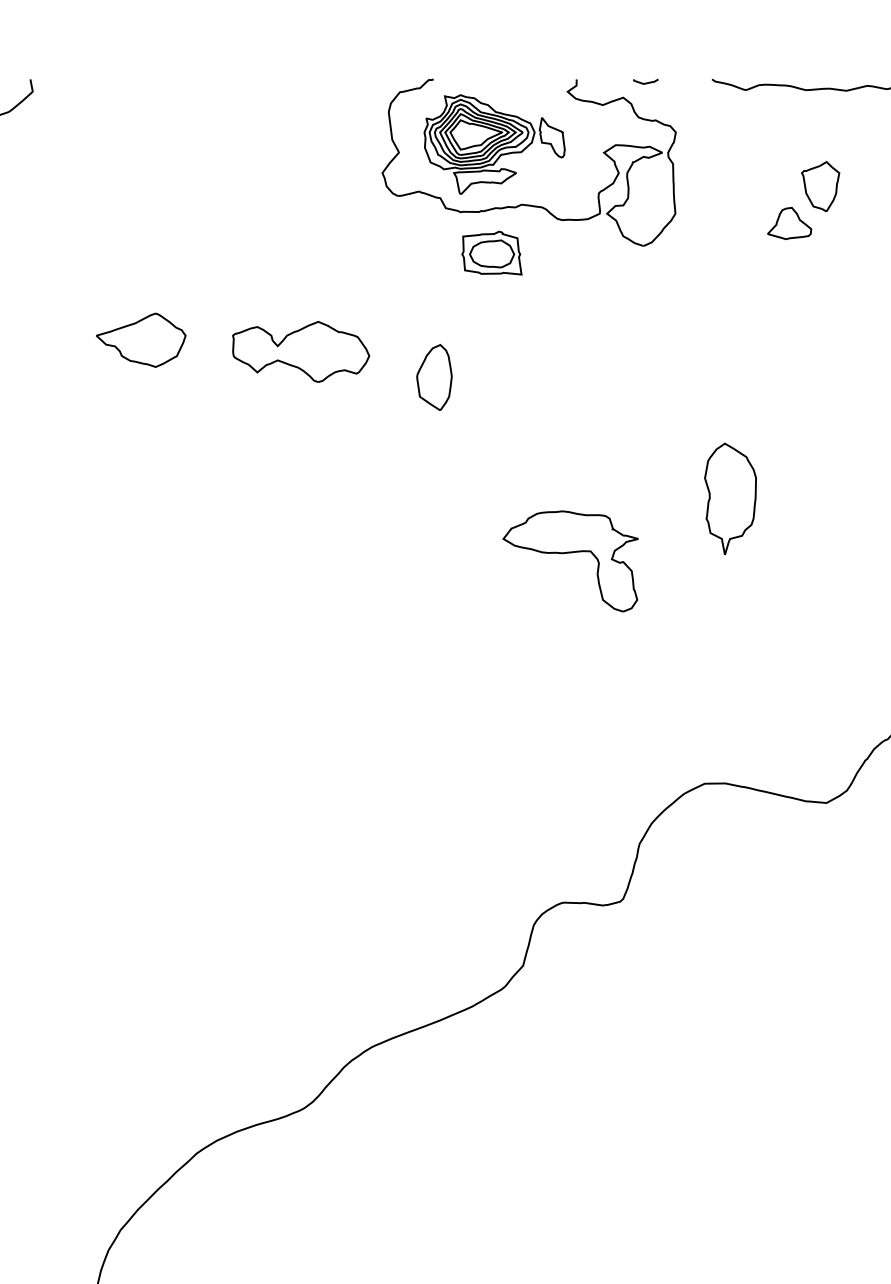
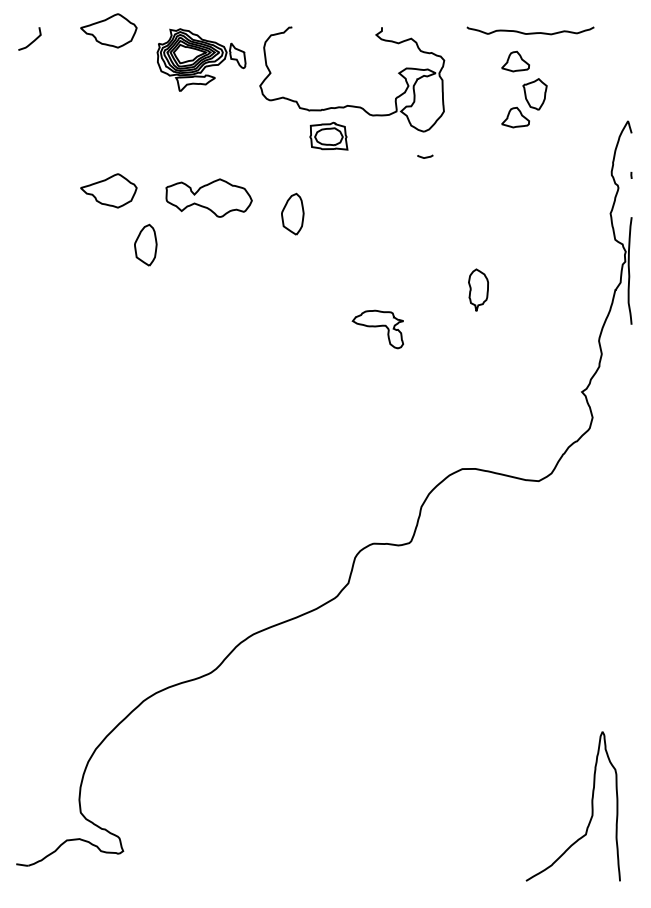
curve: (645, 81) -> (425, 156), moved
part: (140, 84) -> (108, 30), added
part: (789, 134) -> (515, 61), added
part: (494, 143) -> (201, 59), moved
part: (199, 425) -> (145, 244), added
part: (730, 497) -> (478, 289), size x0.6
part: (569, 561) -> (377, 329), size x0.6

